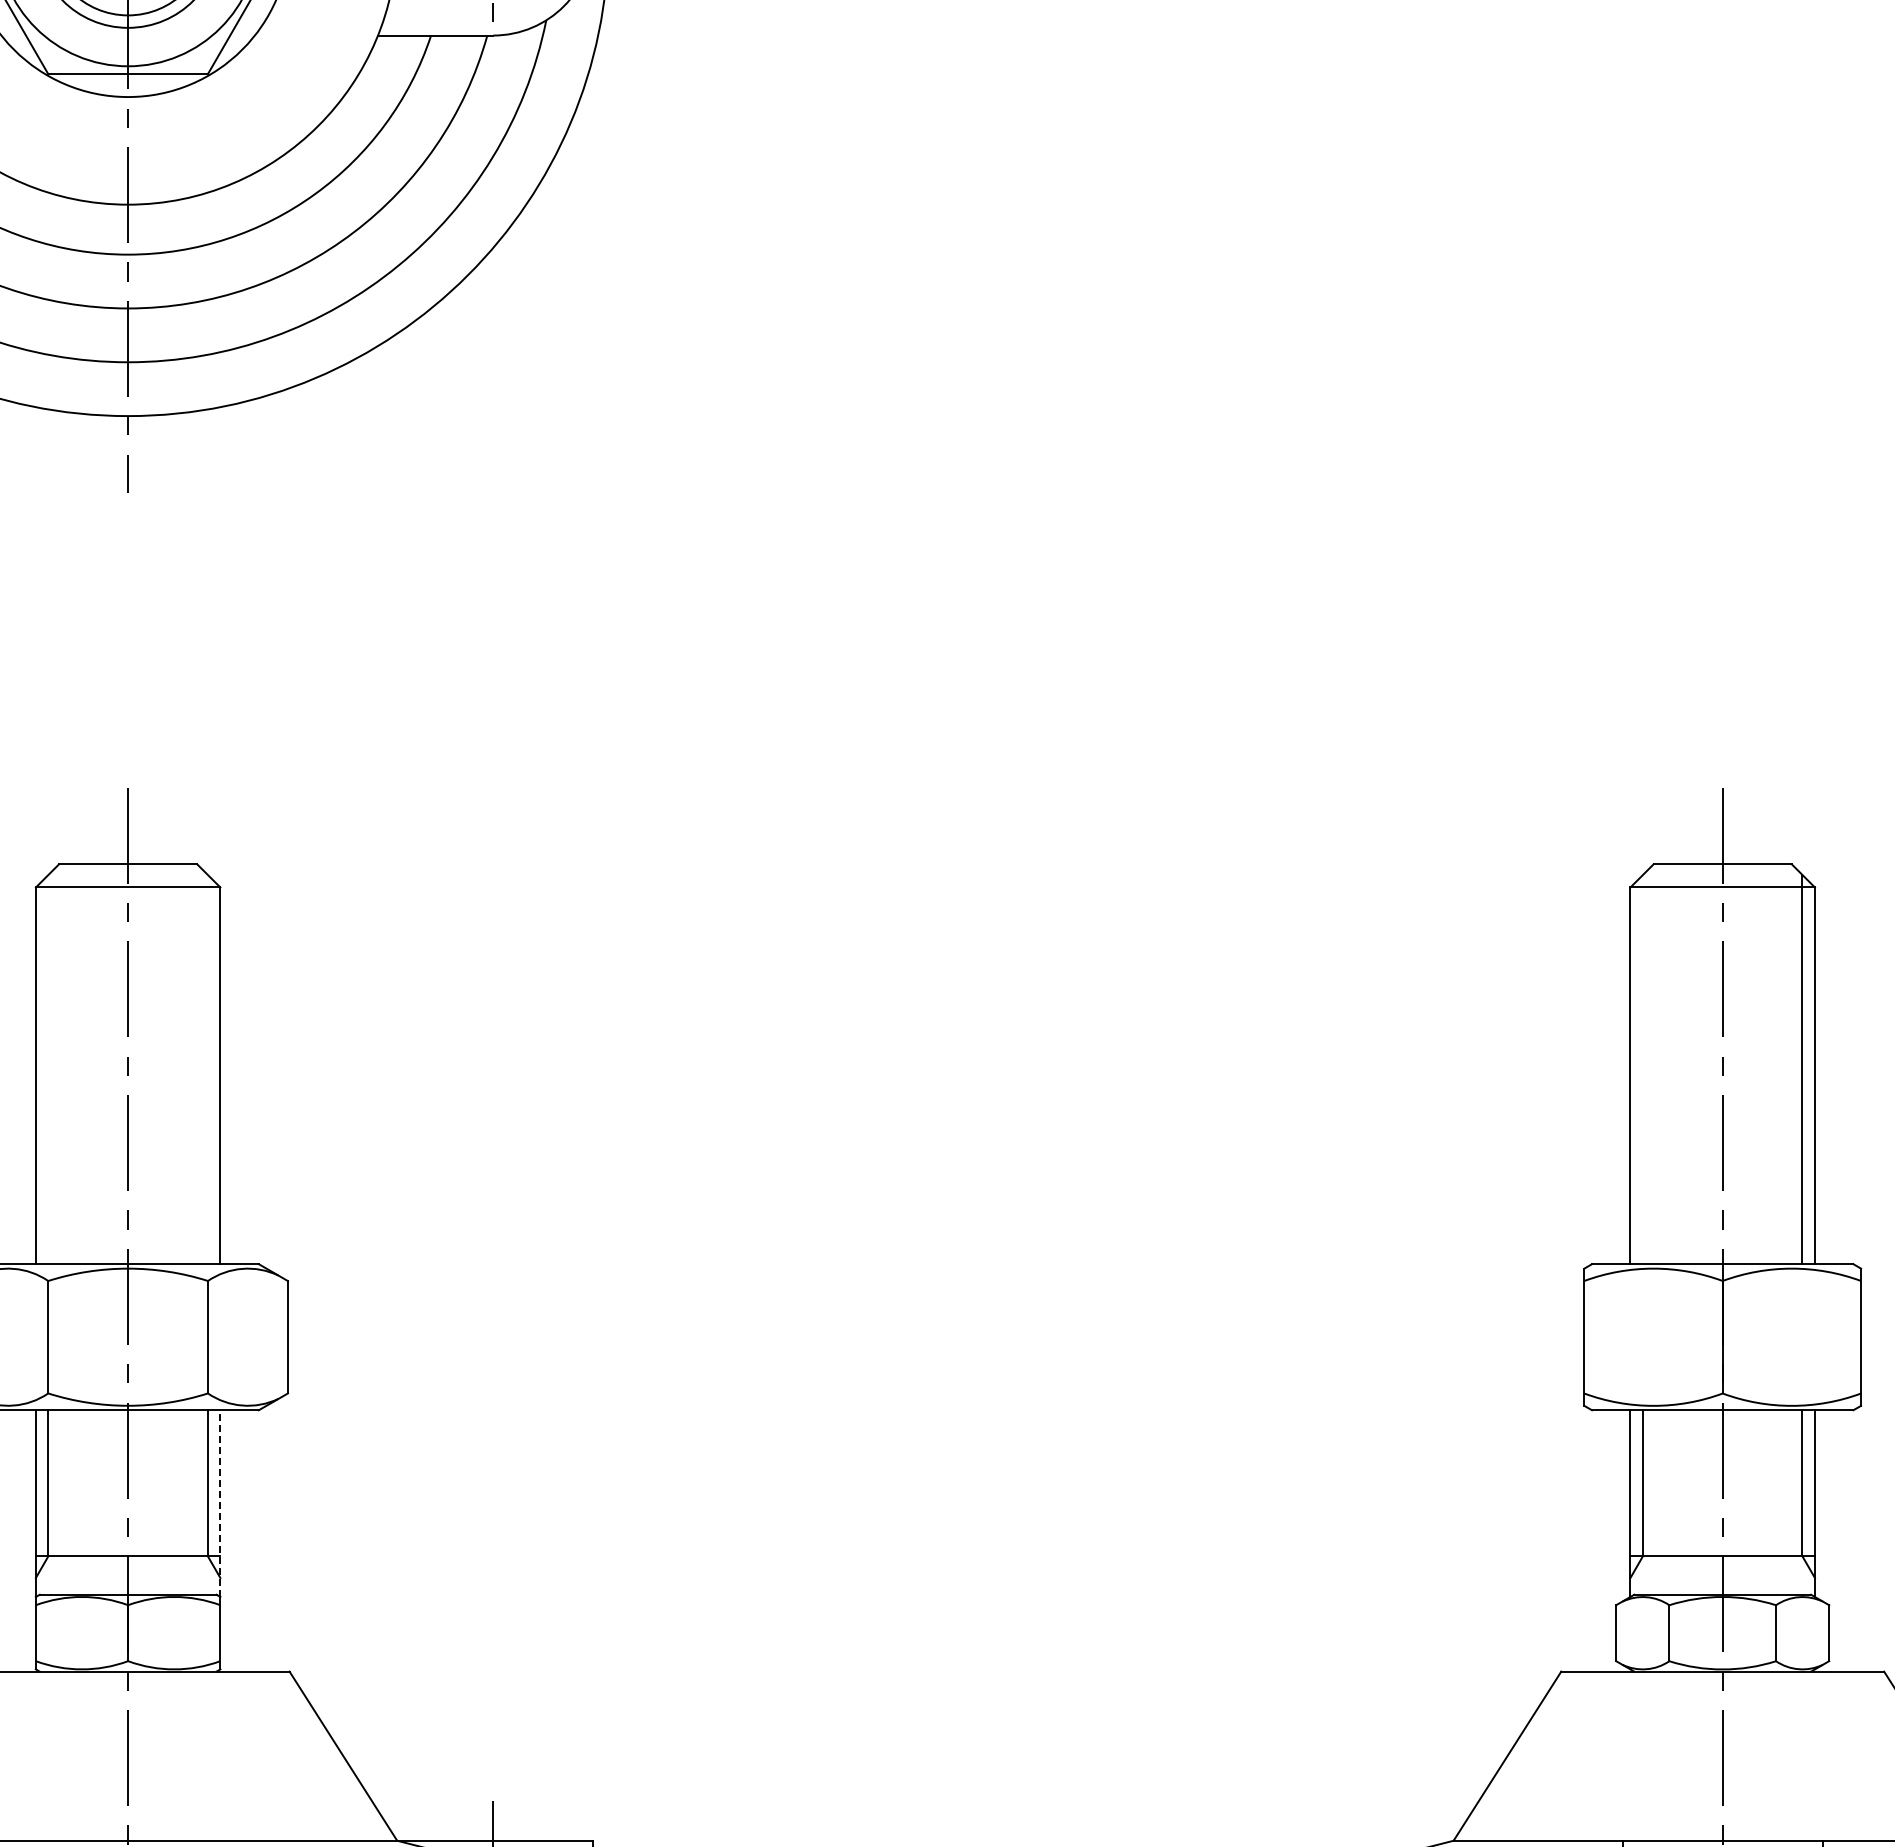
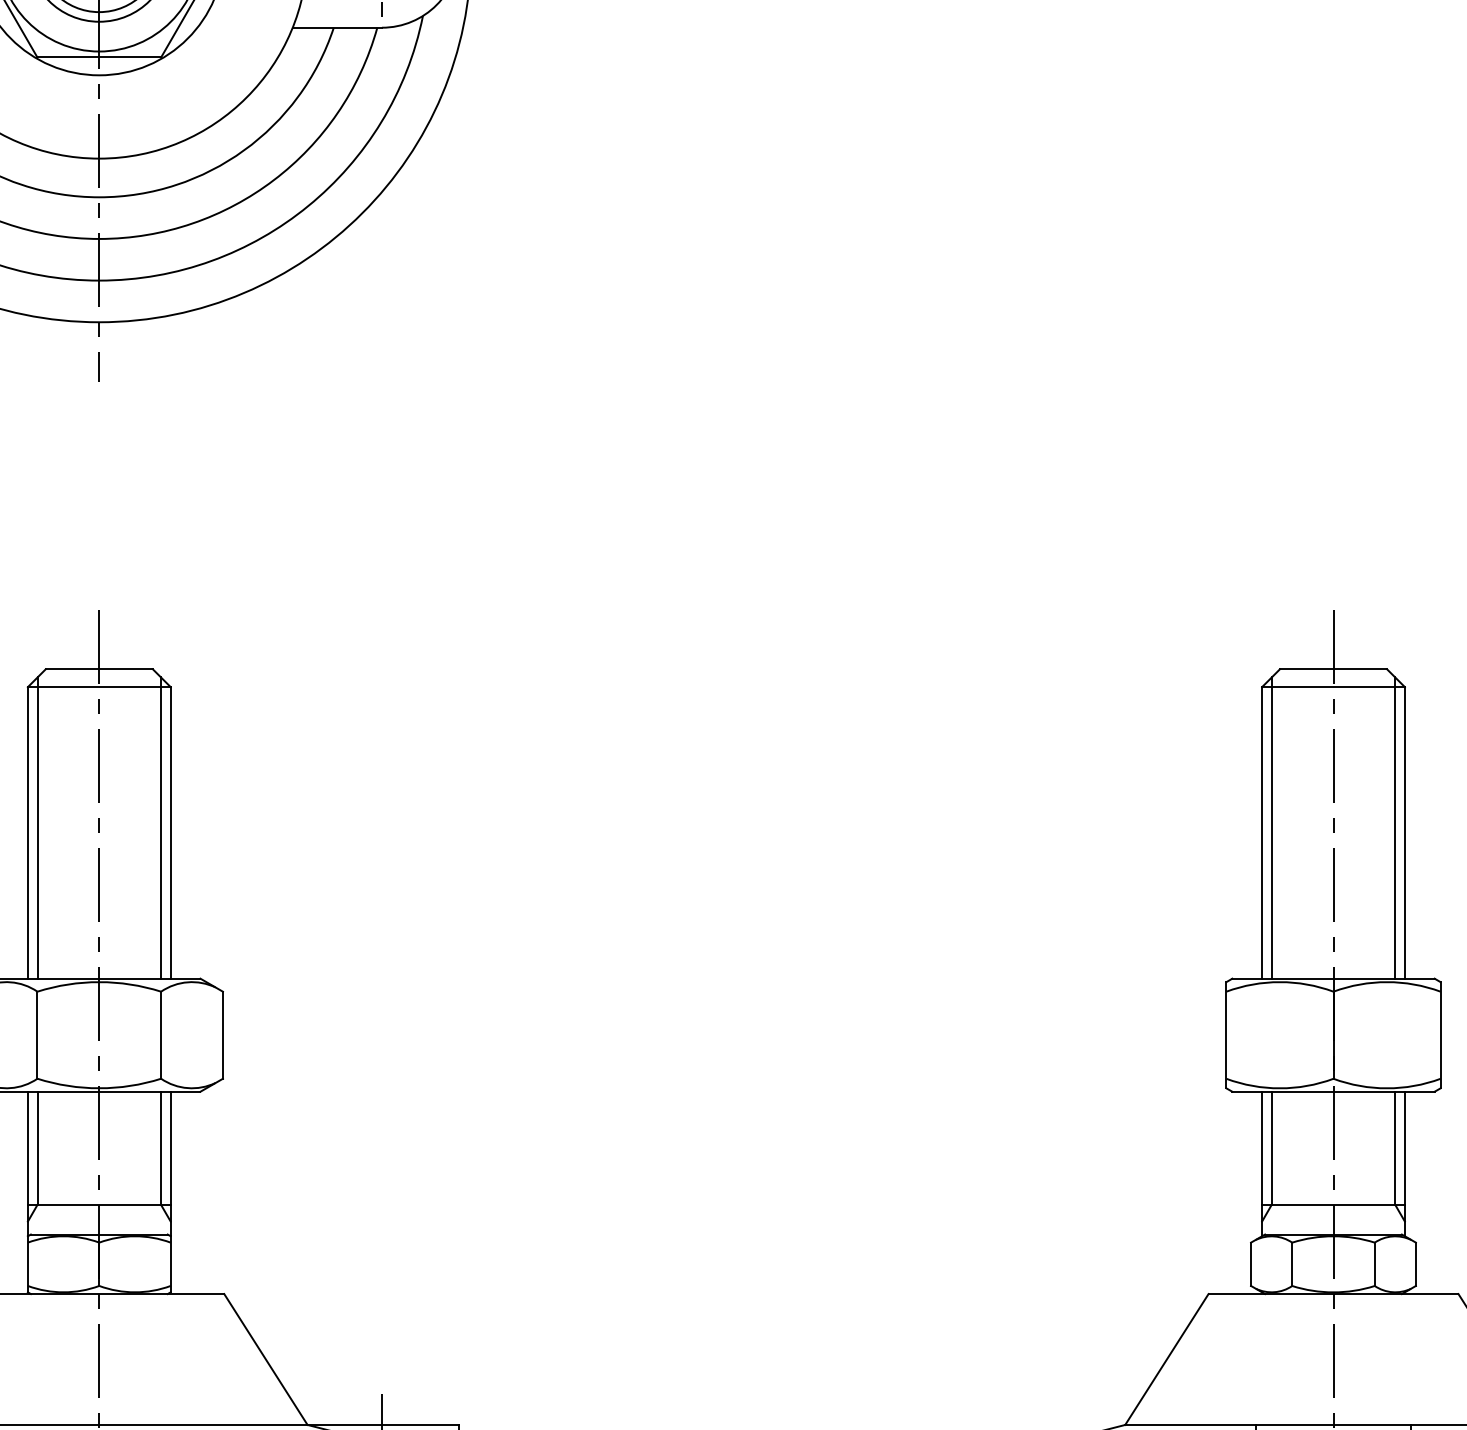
line: (48, 1069) -> (37, 828), added
line: (207, 1069) -> (160, 828), added
line: (1642, 1069) -> (1271, 828), added
line: (220, 1503) -> (170, 1163), dashed -> solid

